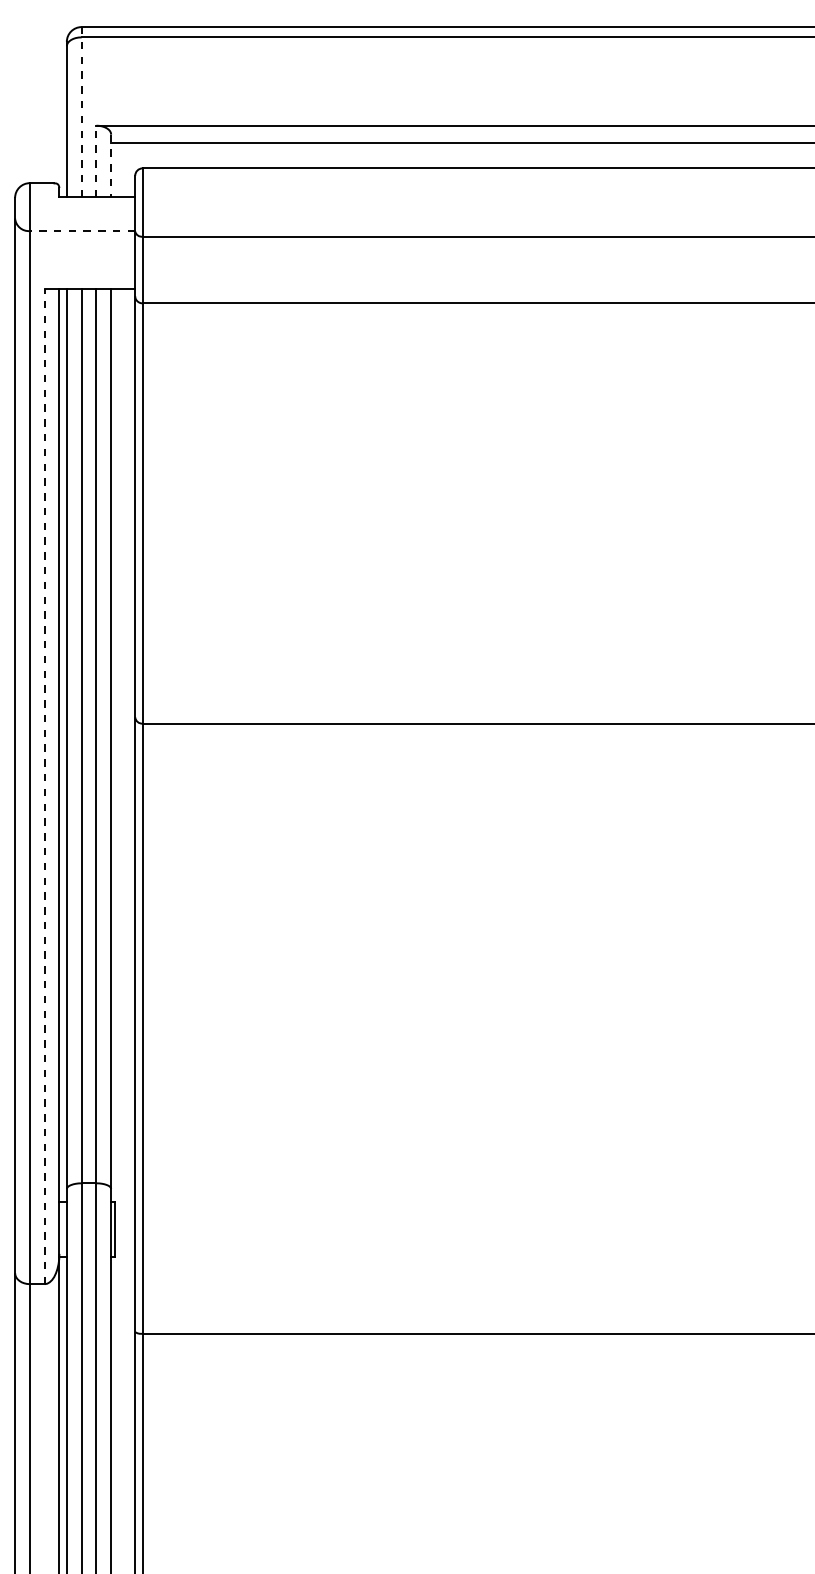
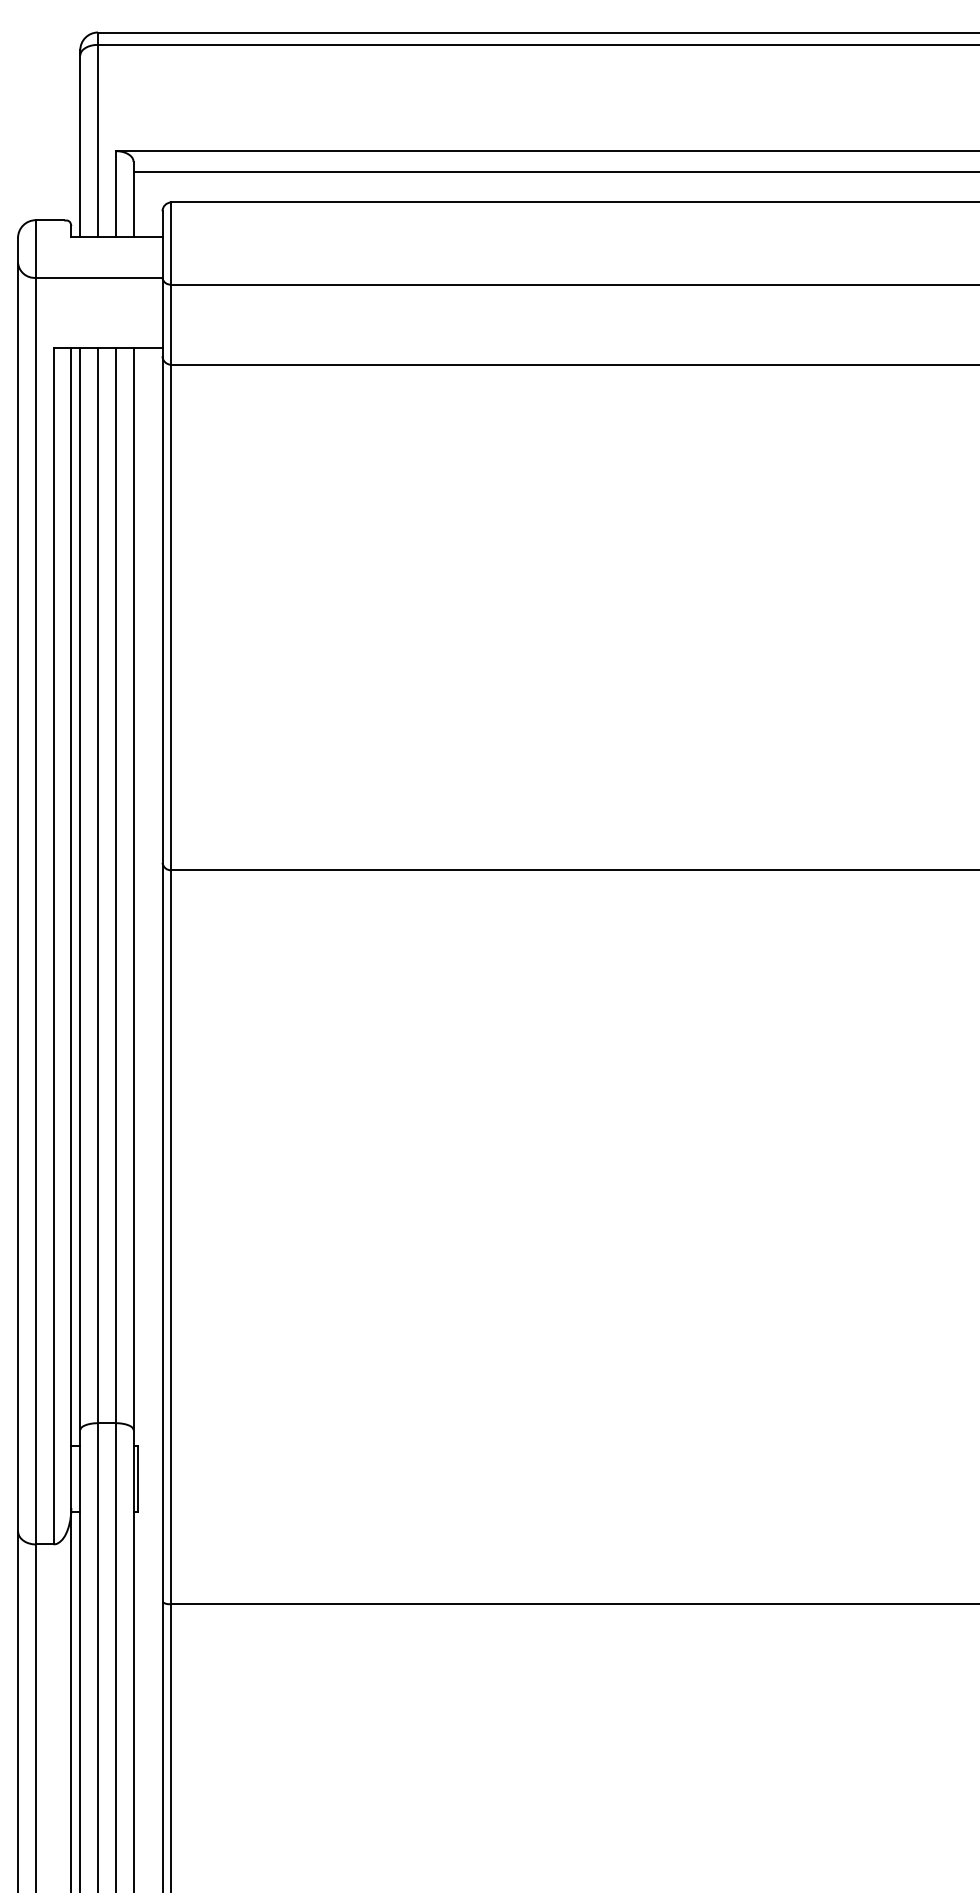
line: (82, 112) -> (98, 135), dashed -> solid
line: (96, 161) -> (115, 194), dashed -> solid
line: (111, 165) -> (133, 199), dashed -> solid
line: (82, 230) -> (98, 277), dashed -> solid
line: (44, 786) -> (53, 945), dashed -> solid

